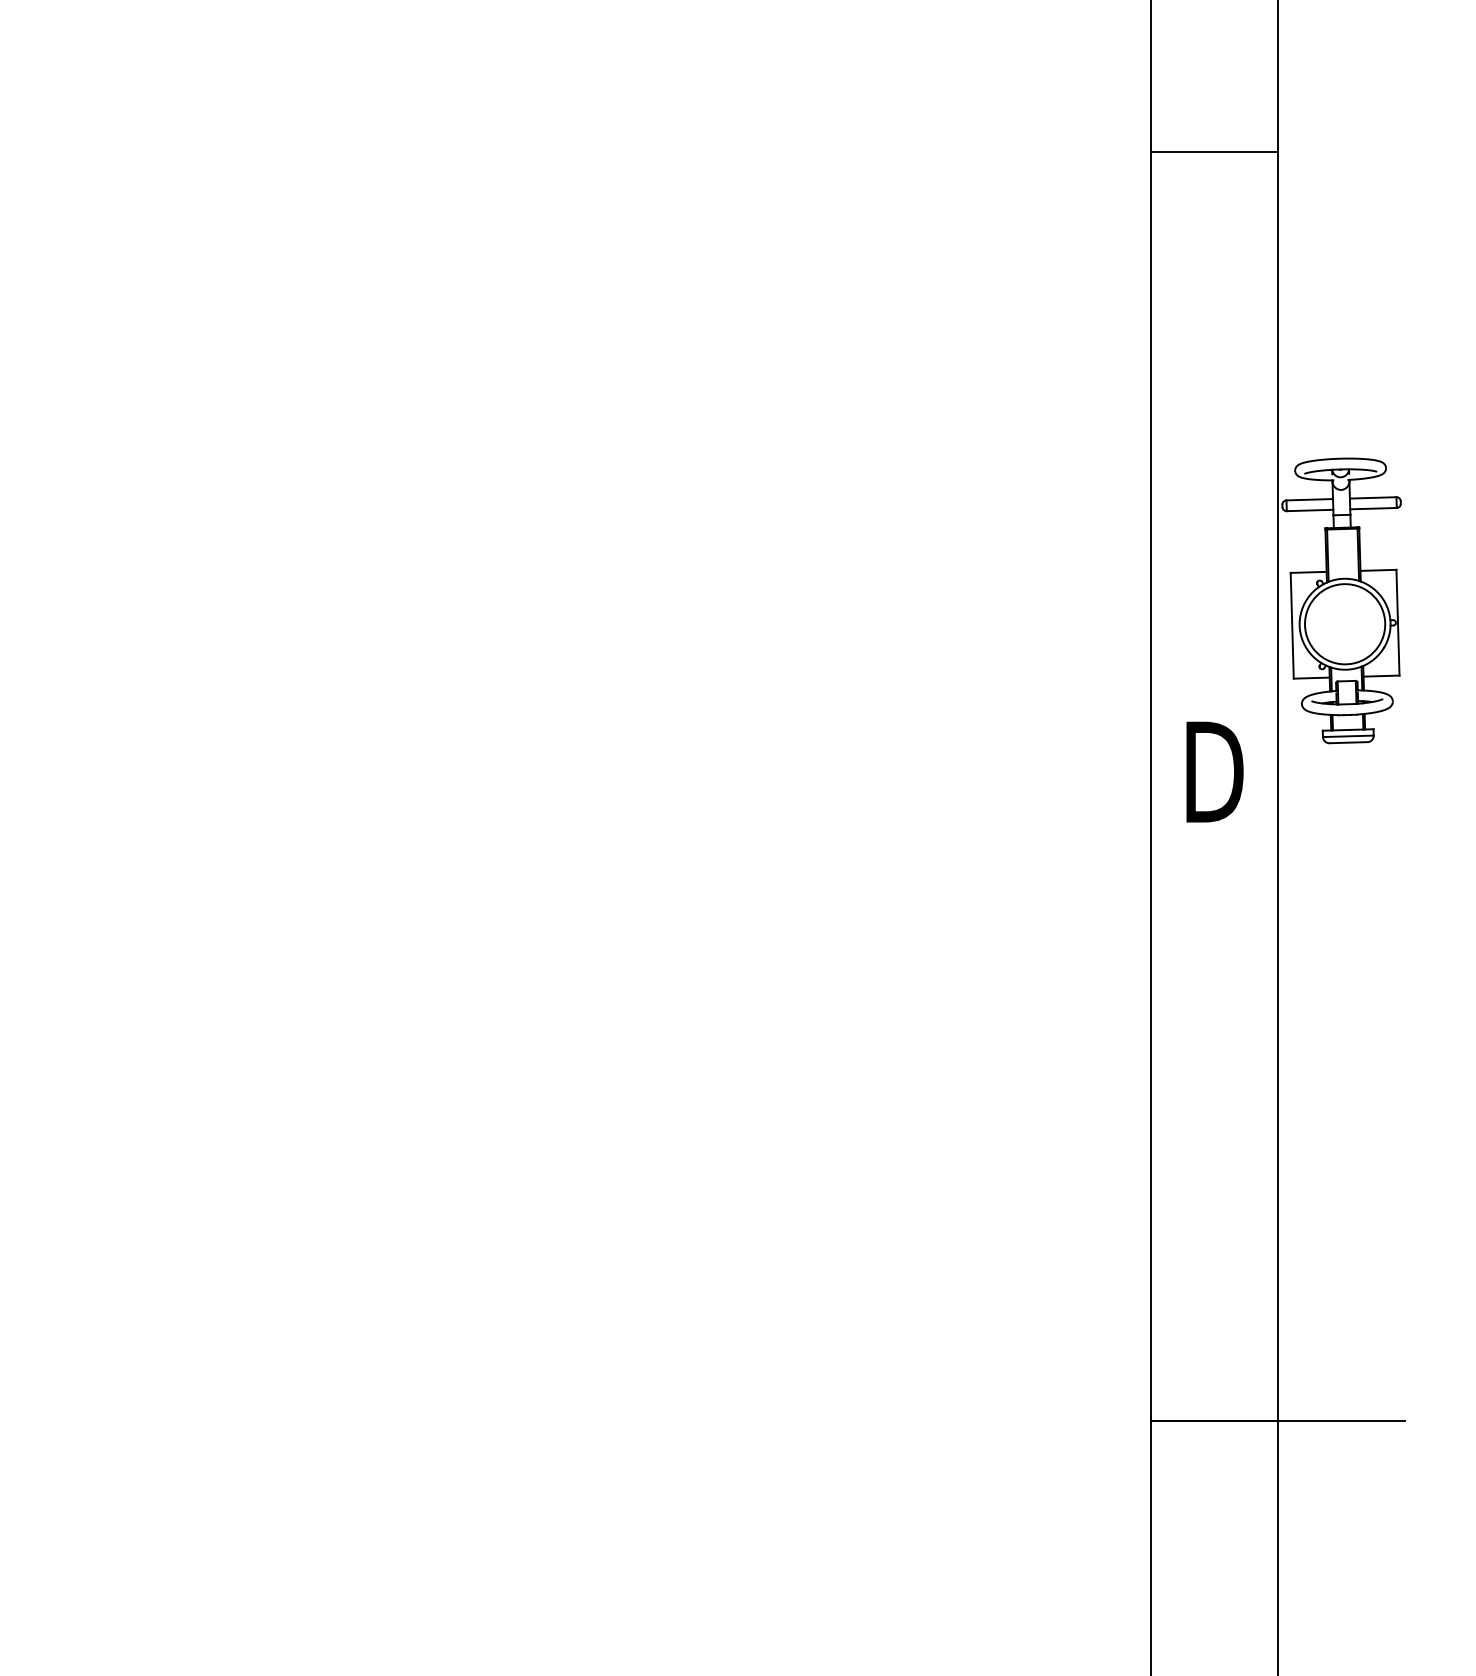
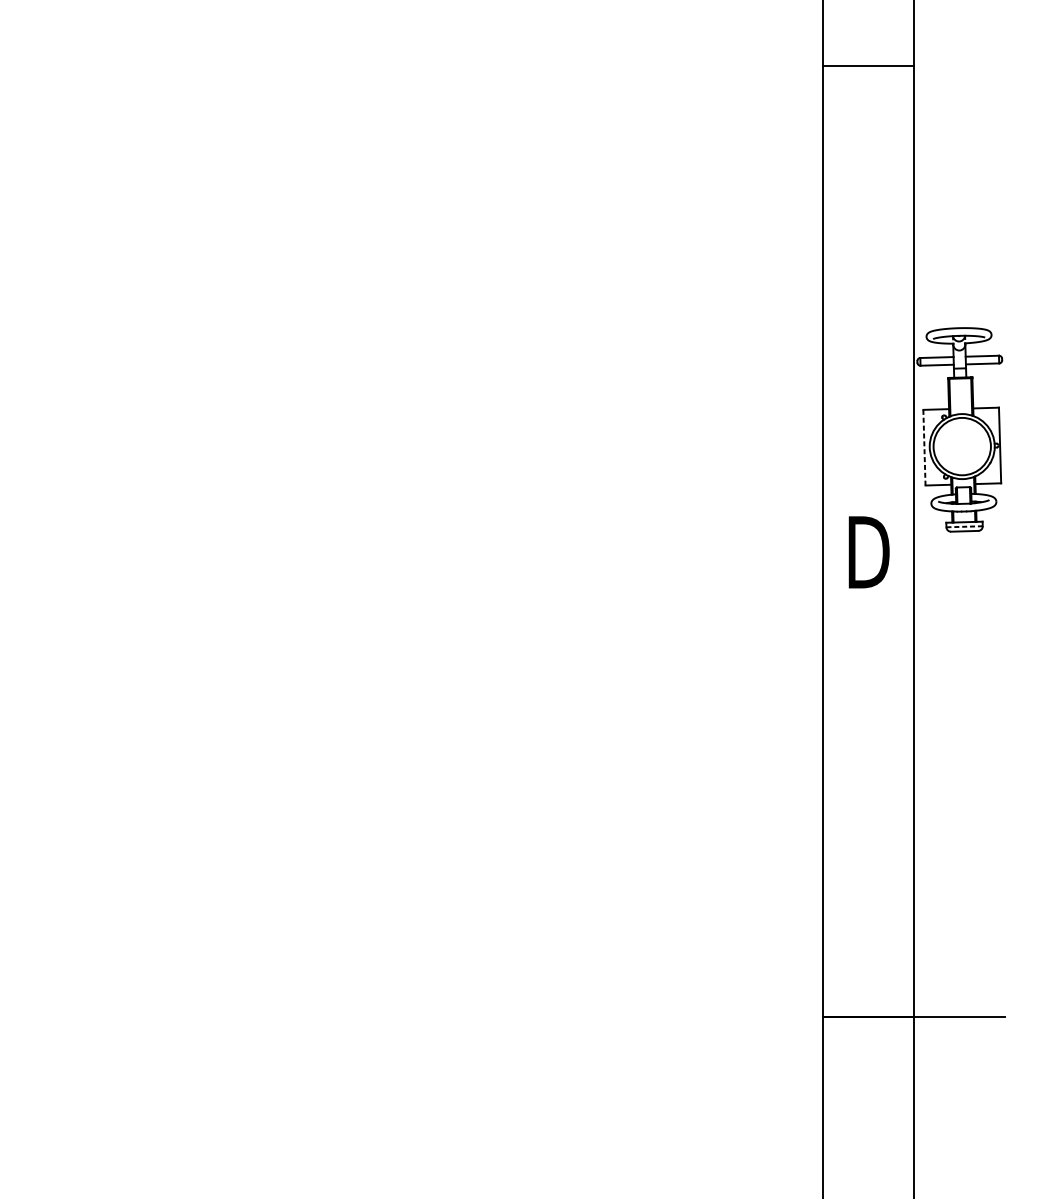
line: (1214, 152) -> (868, 66), moved
line: (1292, 625) -> (924, 447), solid -> dashed
line: (1348, 736) -> (964, 526), solid -> dashed

